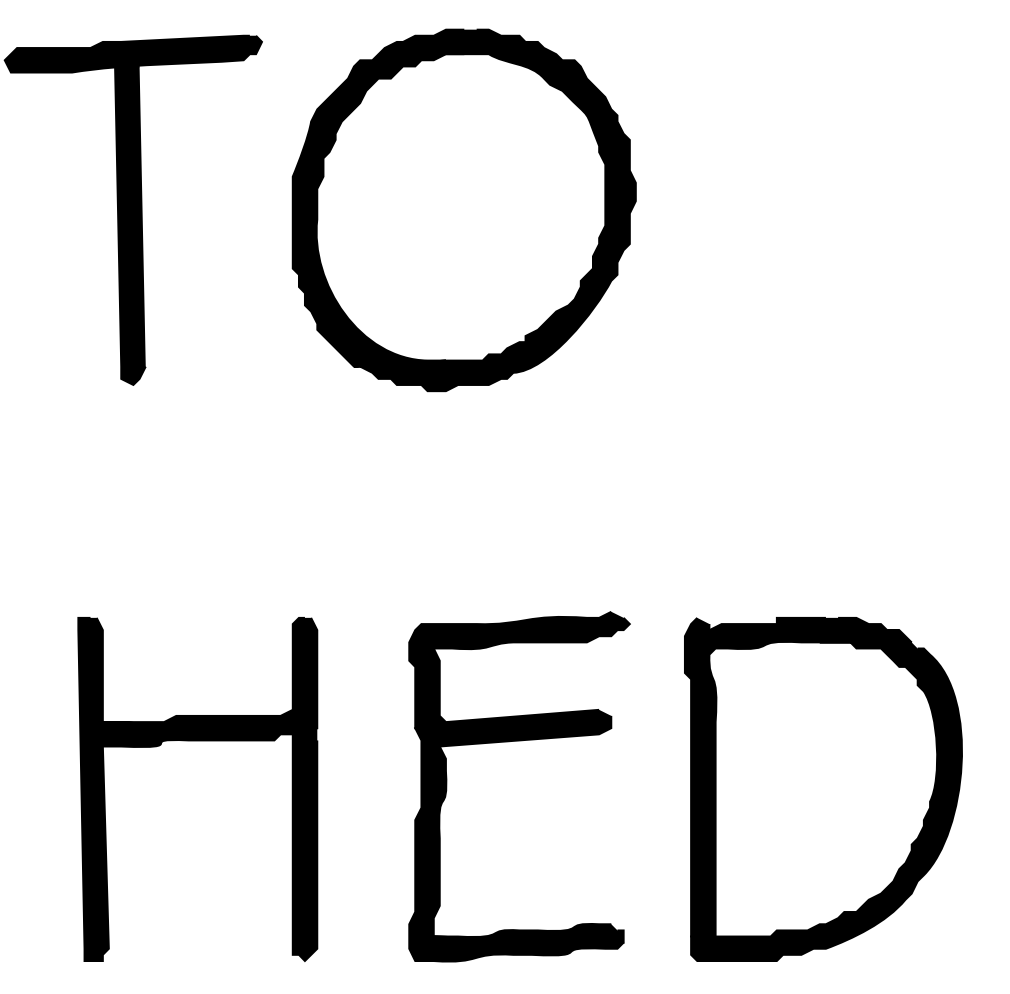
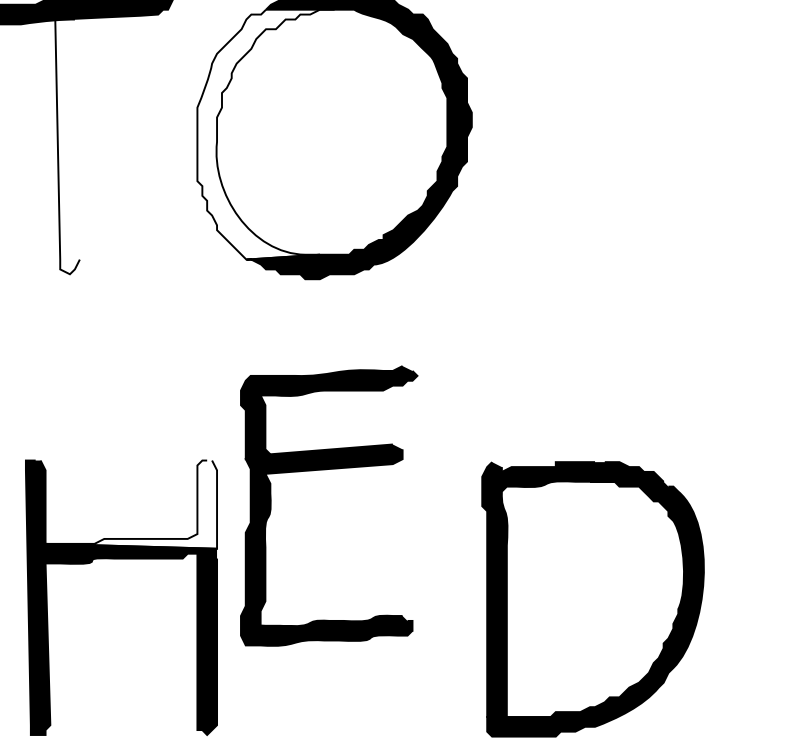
fill: (378, 210) -> (265, 134), removed
fill: (130, 225) -> (67, 146), removed
fill: (209, 672) -> (130, 504), removed
part: (519, 741) -> (329, 469), moved
part: (823, 789) -> (593, 599), moved

